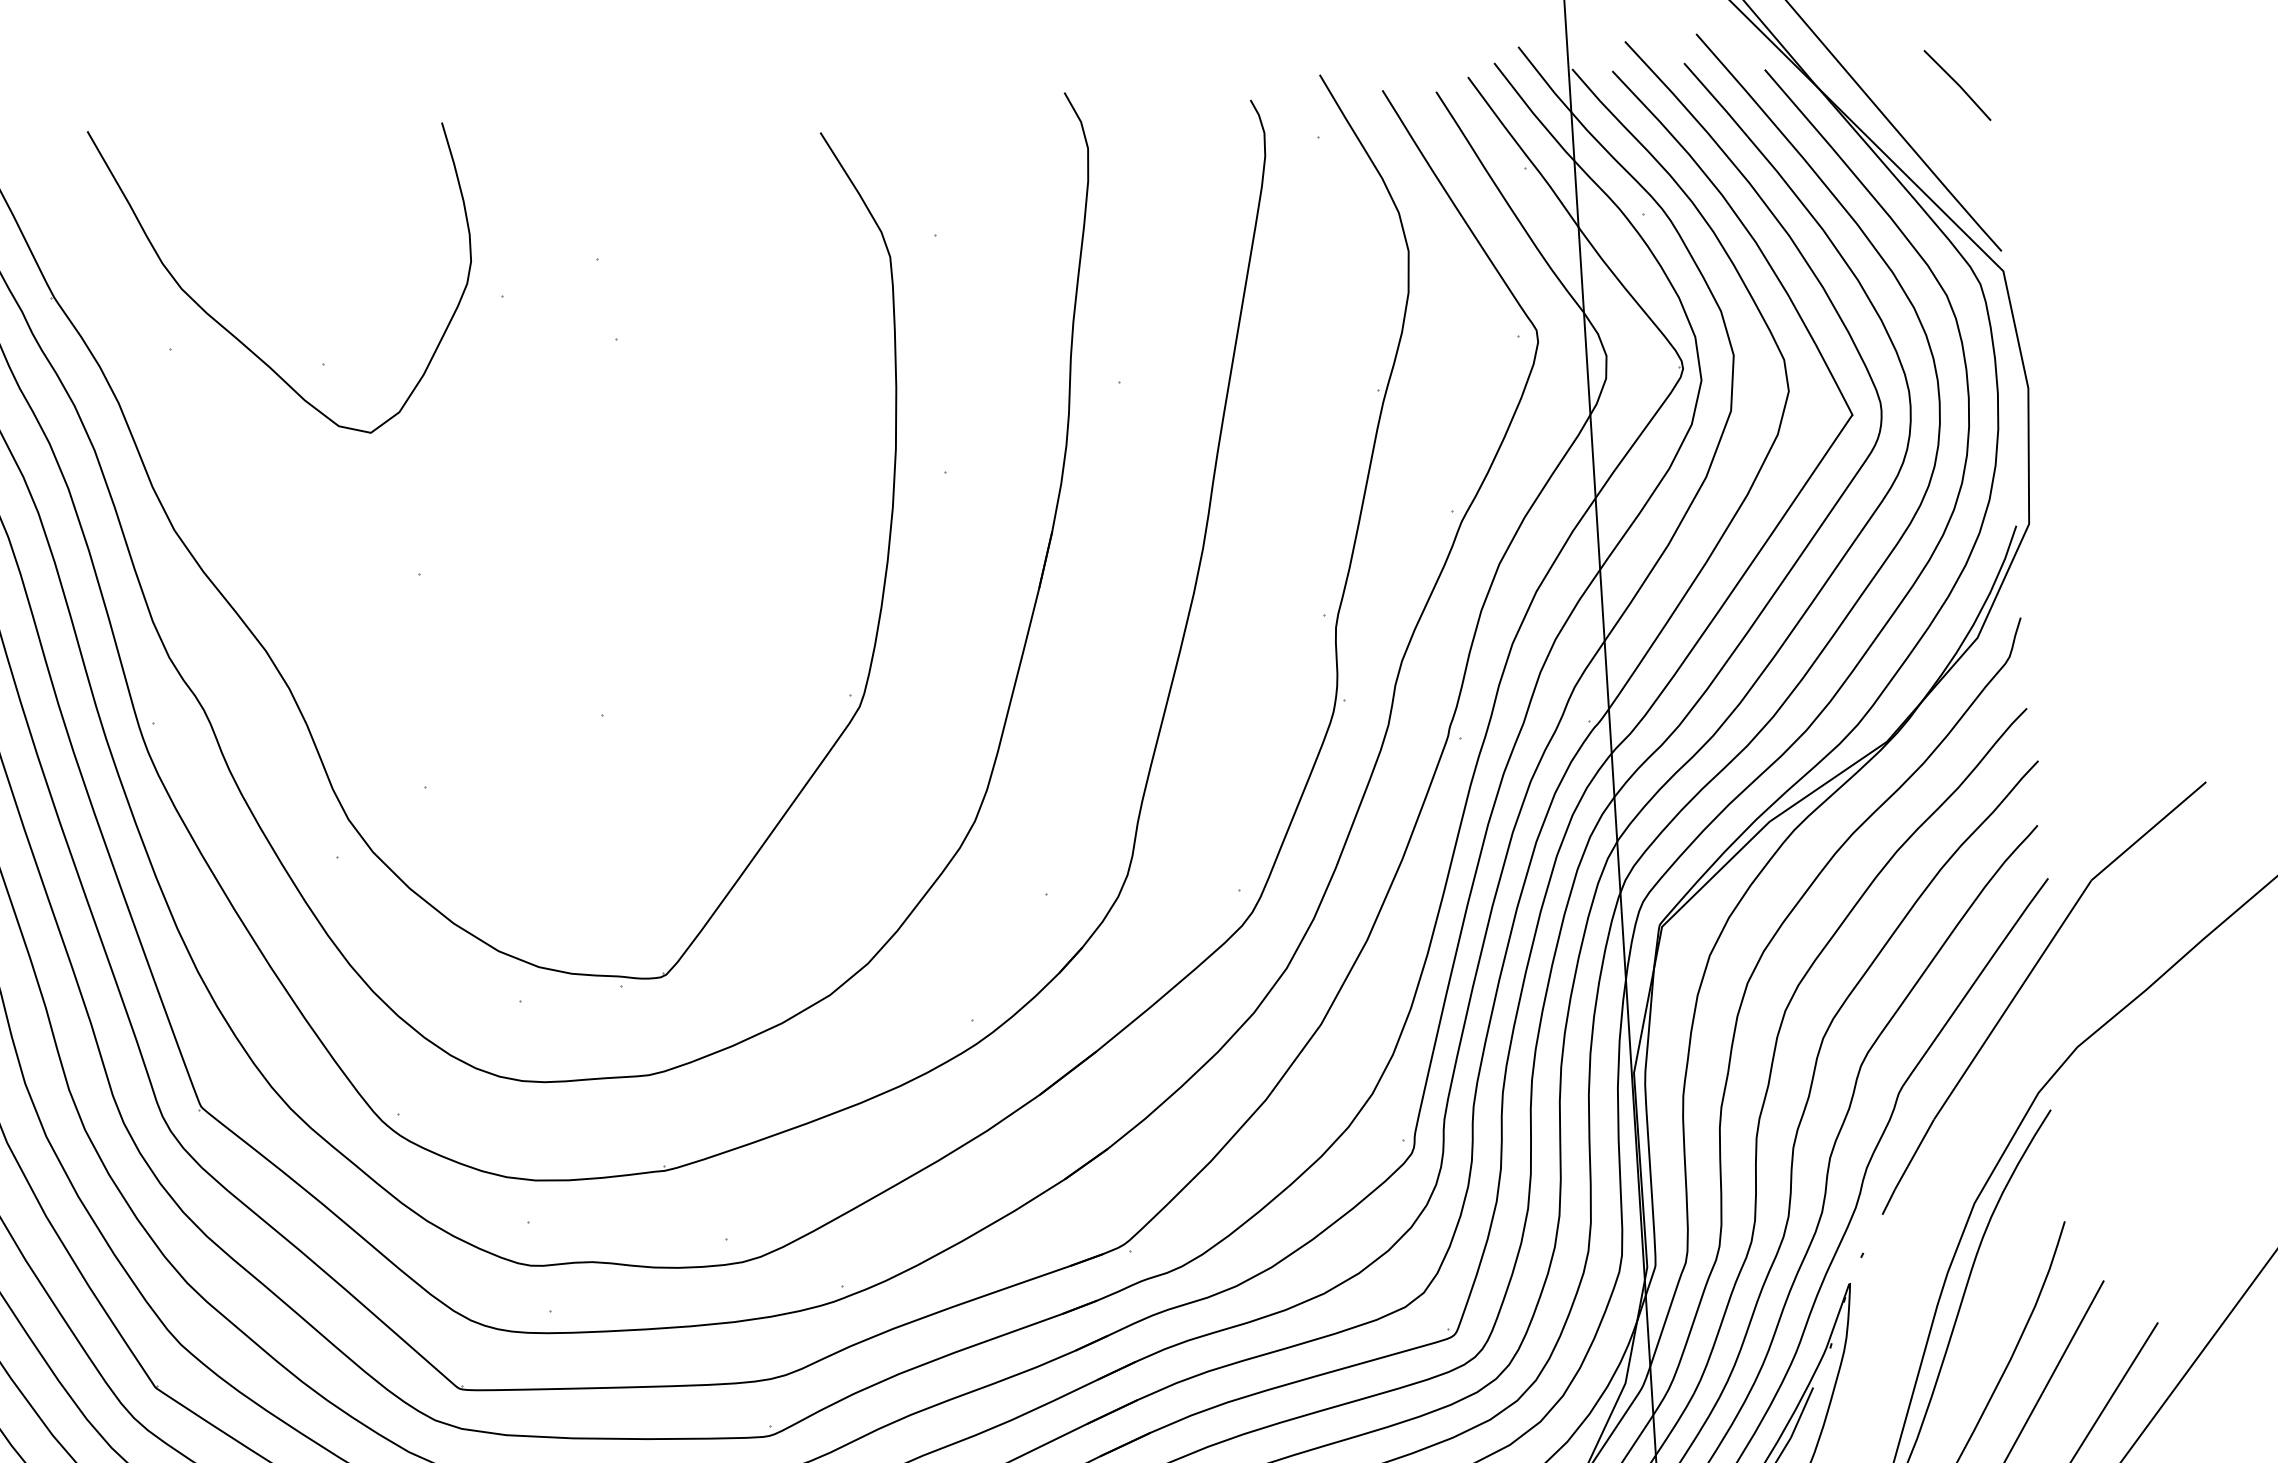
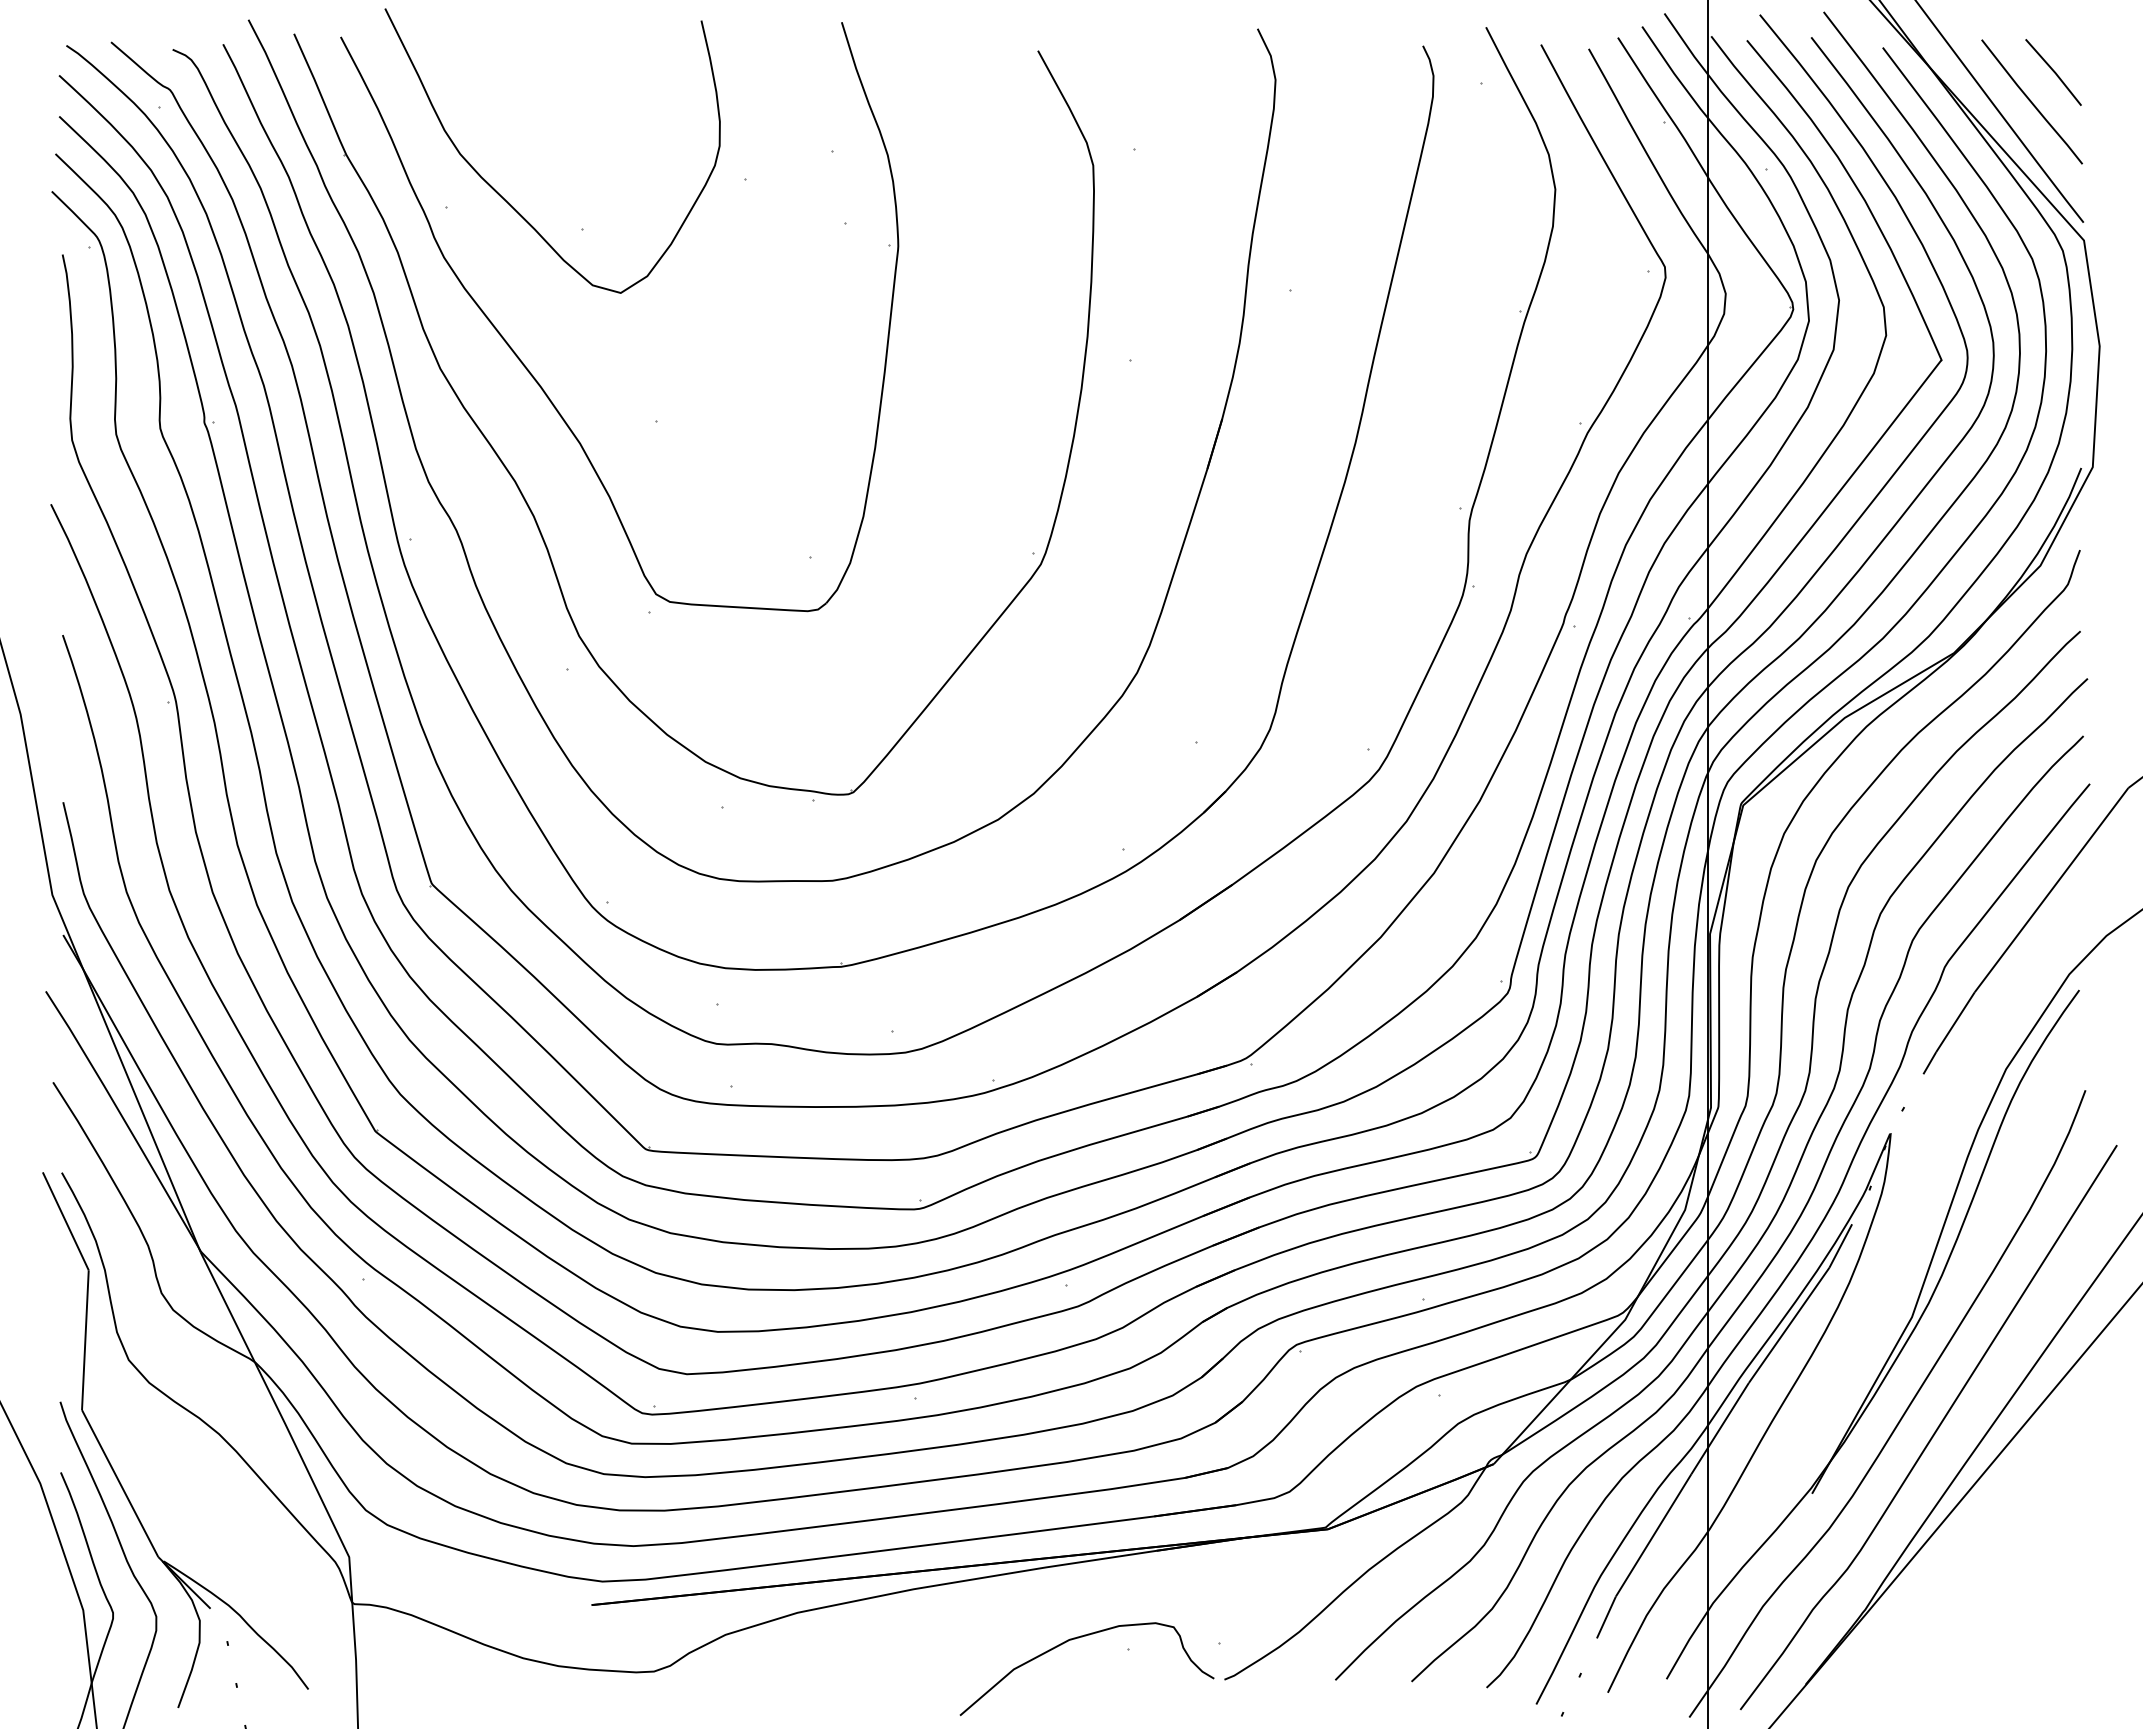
line: (1934, 119) -> (2031, 101), added
part: (283, 536) -> (537, 380), added

